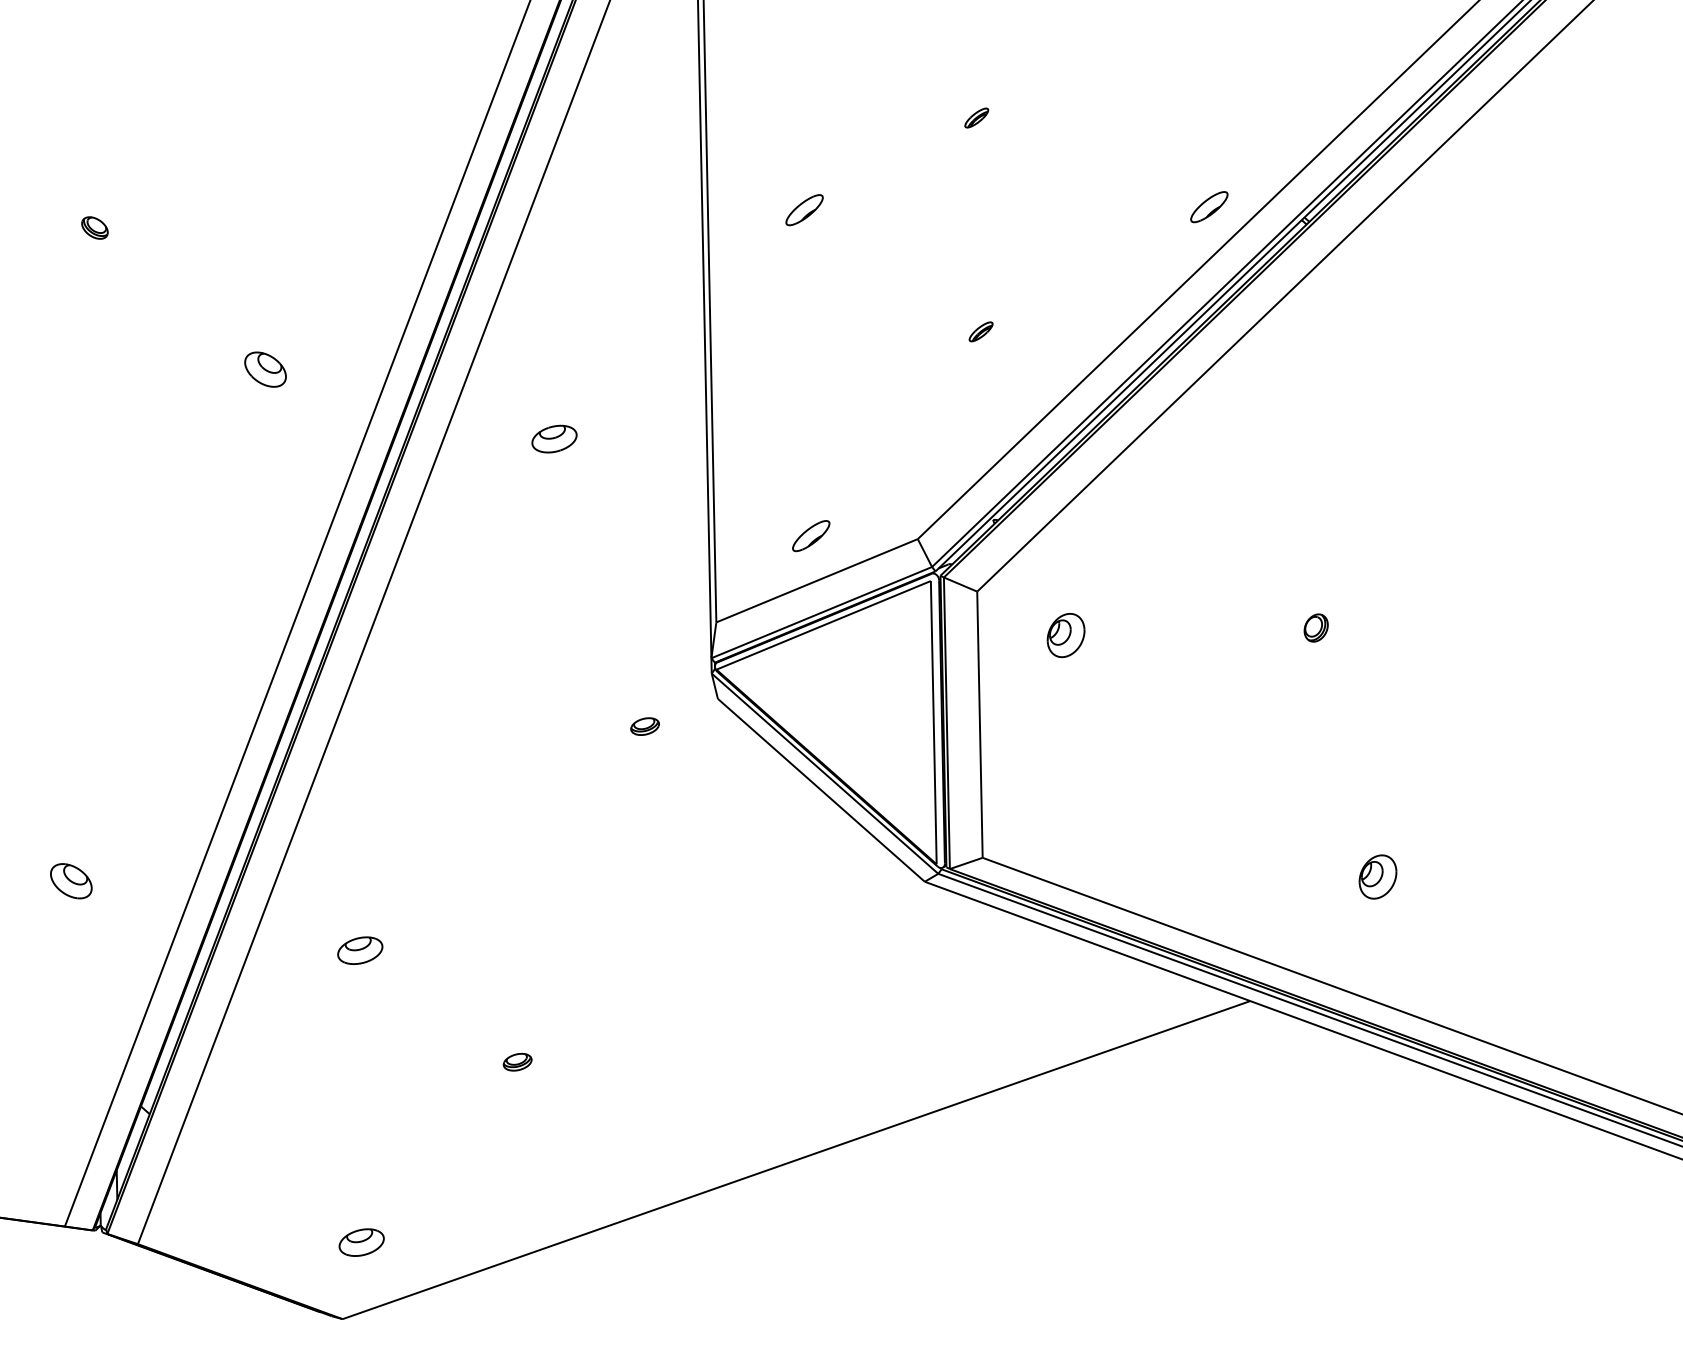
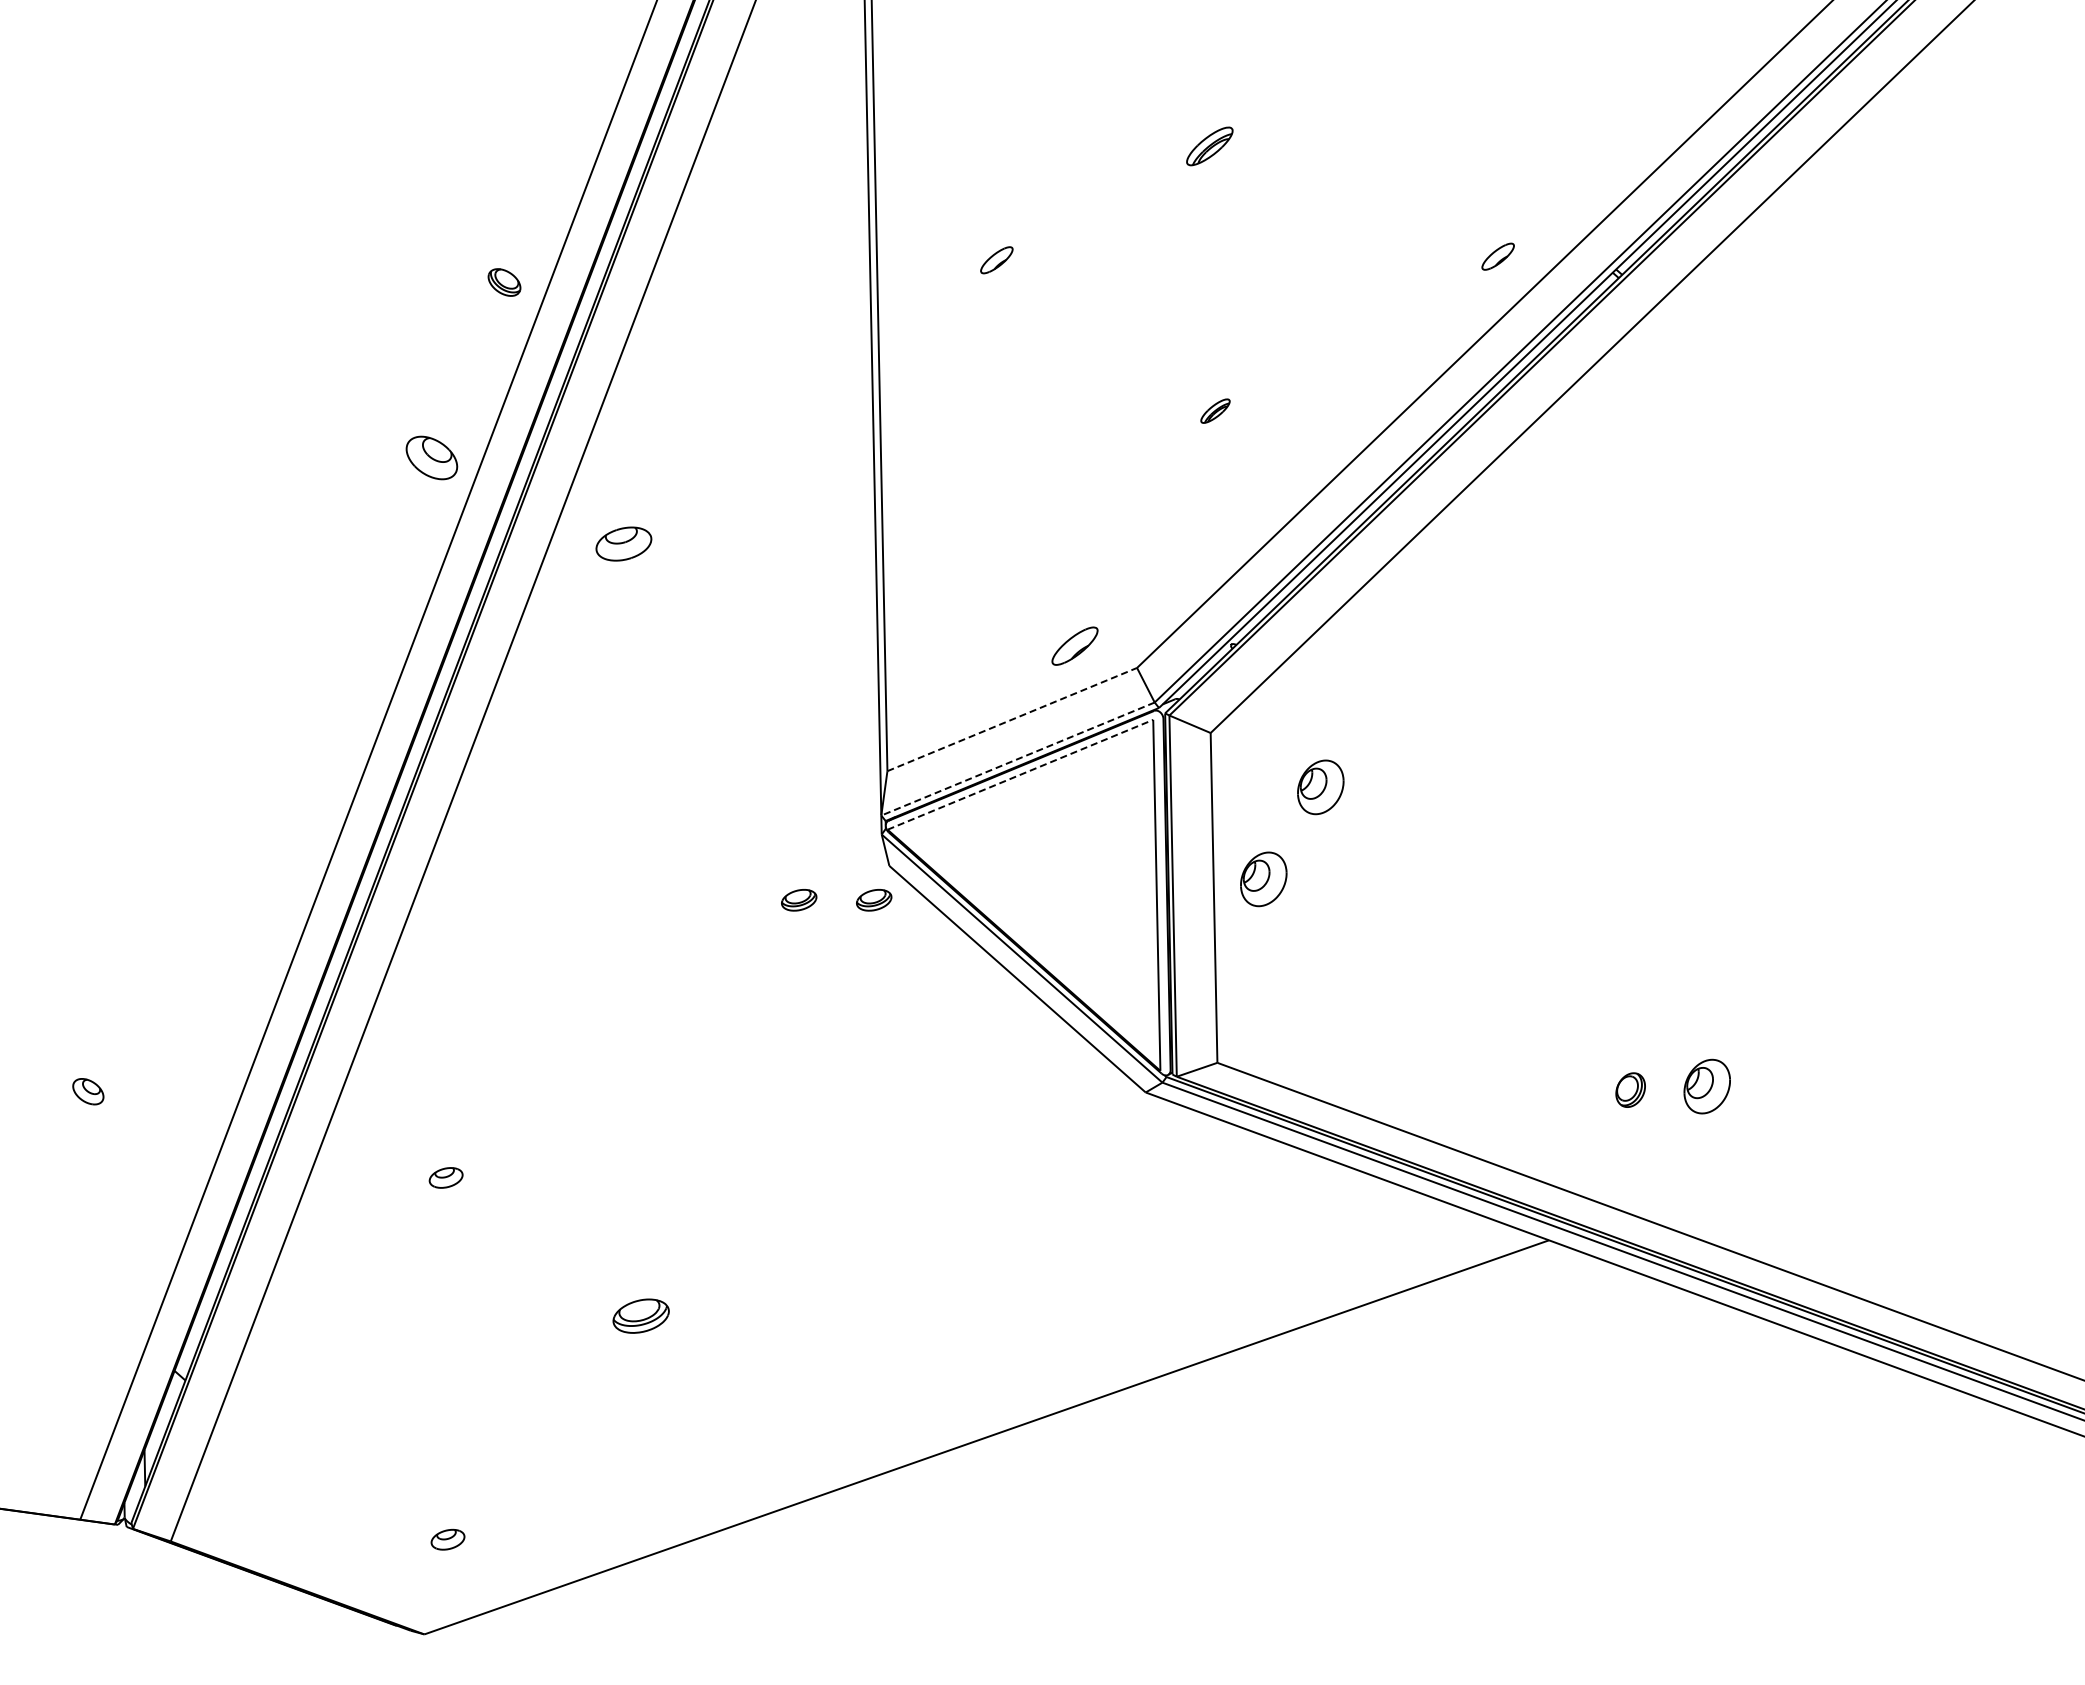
part: (977, 117) -> (1210, 145), size x1.6
part: (1208, 207) -> (1497, 256), size x0.7
part: (804, 209) -> (996, 259), size x0.7
part: (94, 228) -> (504, 282), moved
part: (265, 369) -> (431, 457), moved
part: (554, 438) -> (623, 543), moved
part: (810, 535) -> (1074, 645), moved
line: (817, 580) -> (1012, 719), solid -> dashed
line: (822, 613) -> (1018, 759), solid -> dashed
line: (823, 625) -> (1020, 774), solid -> dashed
part: (1316, 627) -> (1630, 1089), moved
part: (1019, 709) -> (1263, 879), added
part: (705, 726) -> (874, 900), added
part: (71, 880) -> (88, 1091), size x0.6
part: (359, 950) -> (445, 1177), size x0.6
part: (517, 1061) -> (641, 1315), size x1.6
part: (361, 1242) -> (447, 1539), size x0.6

